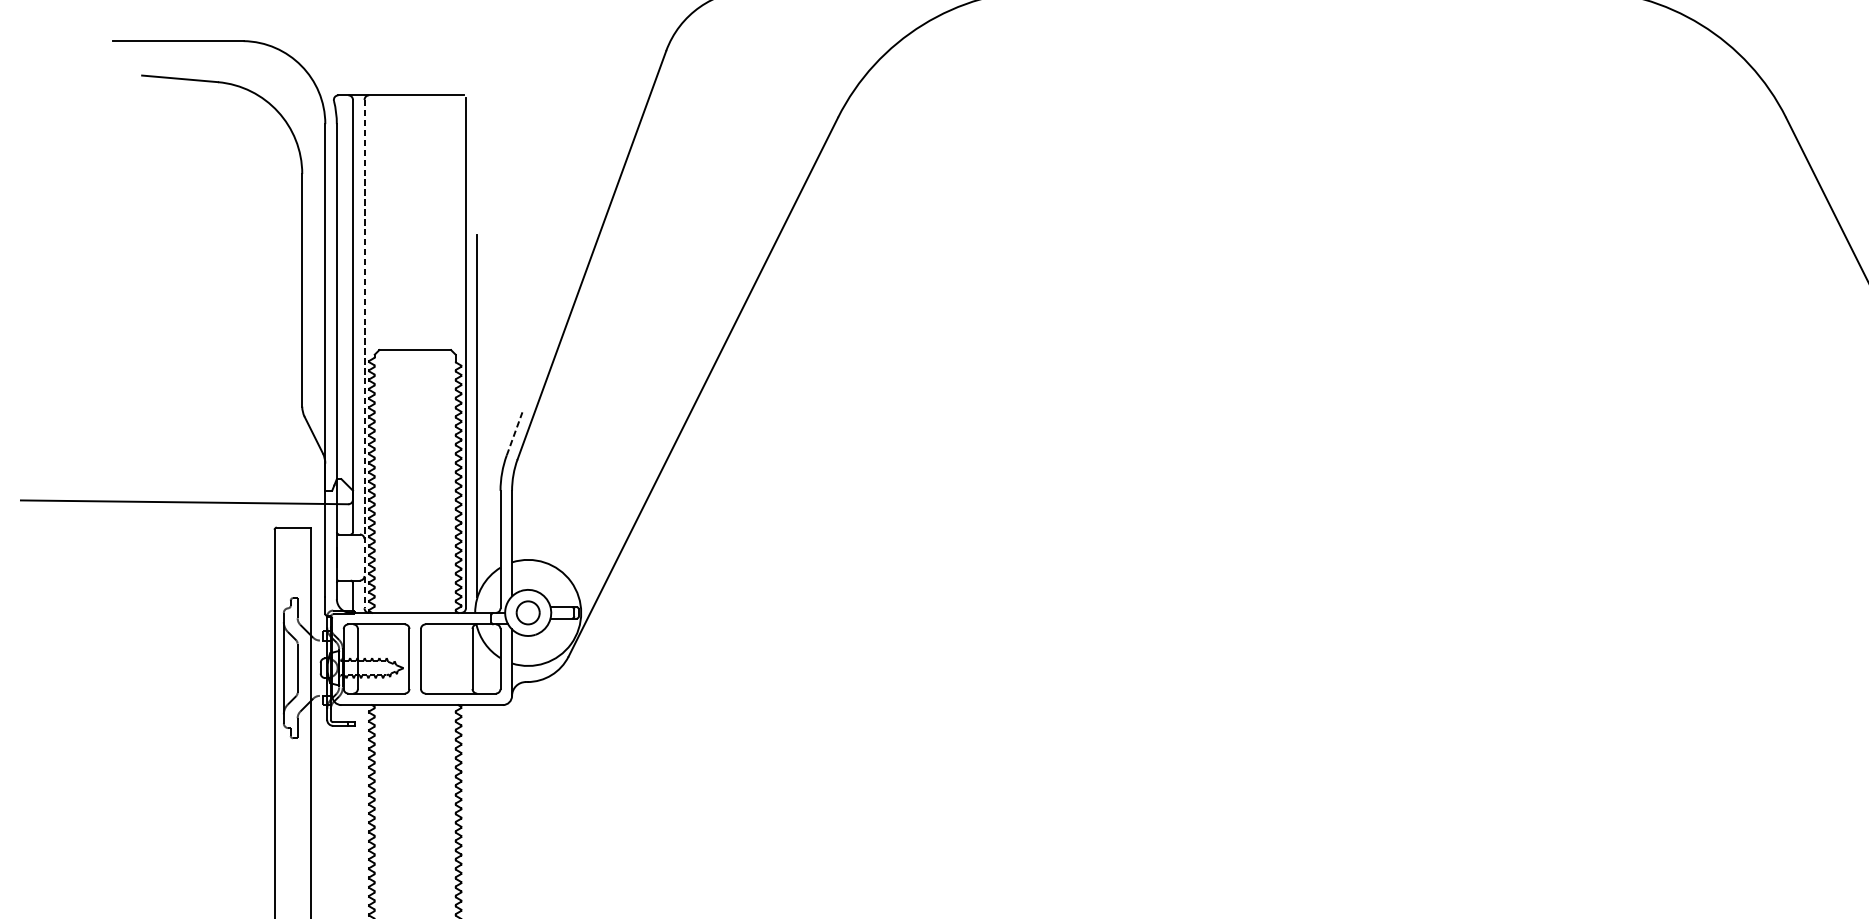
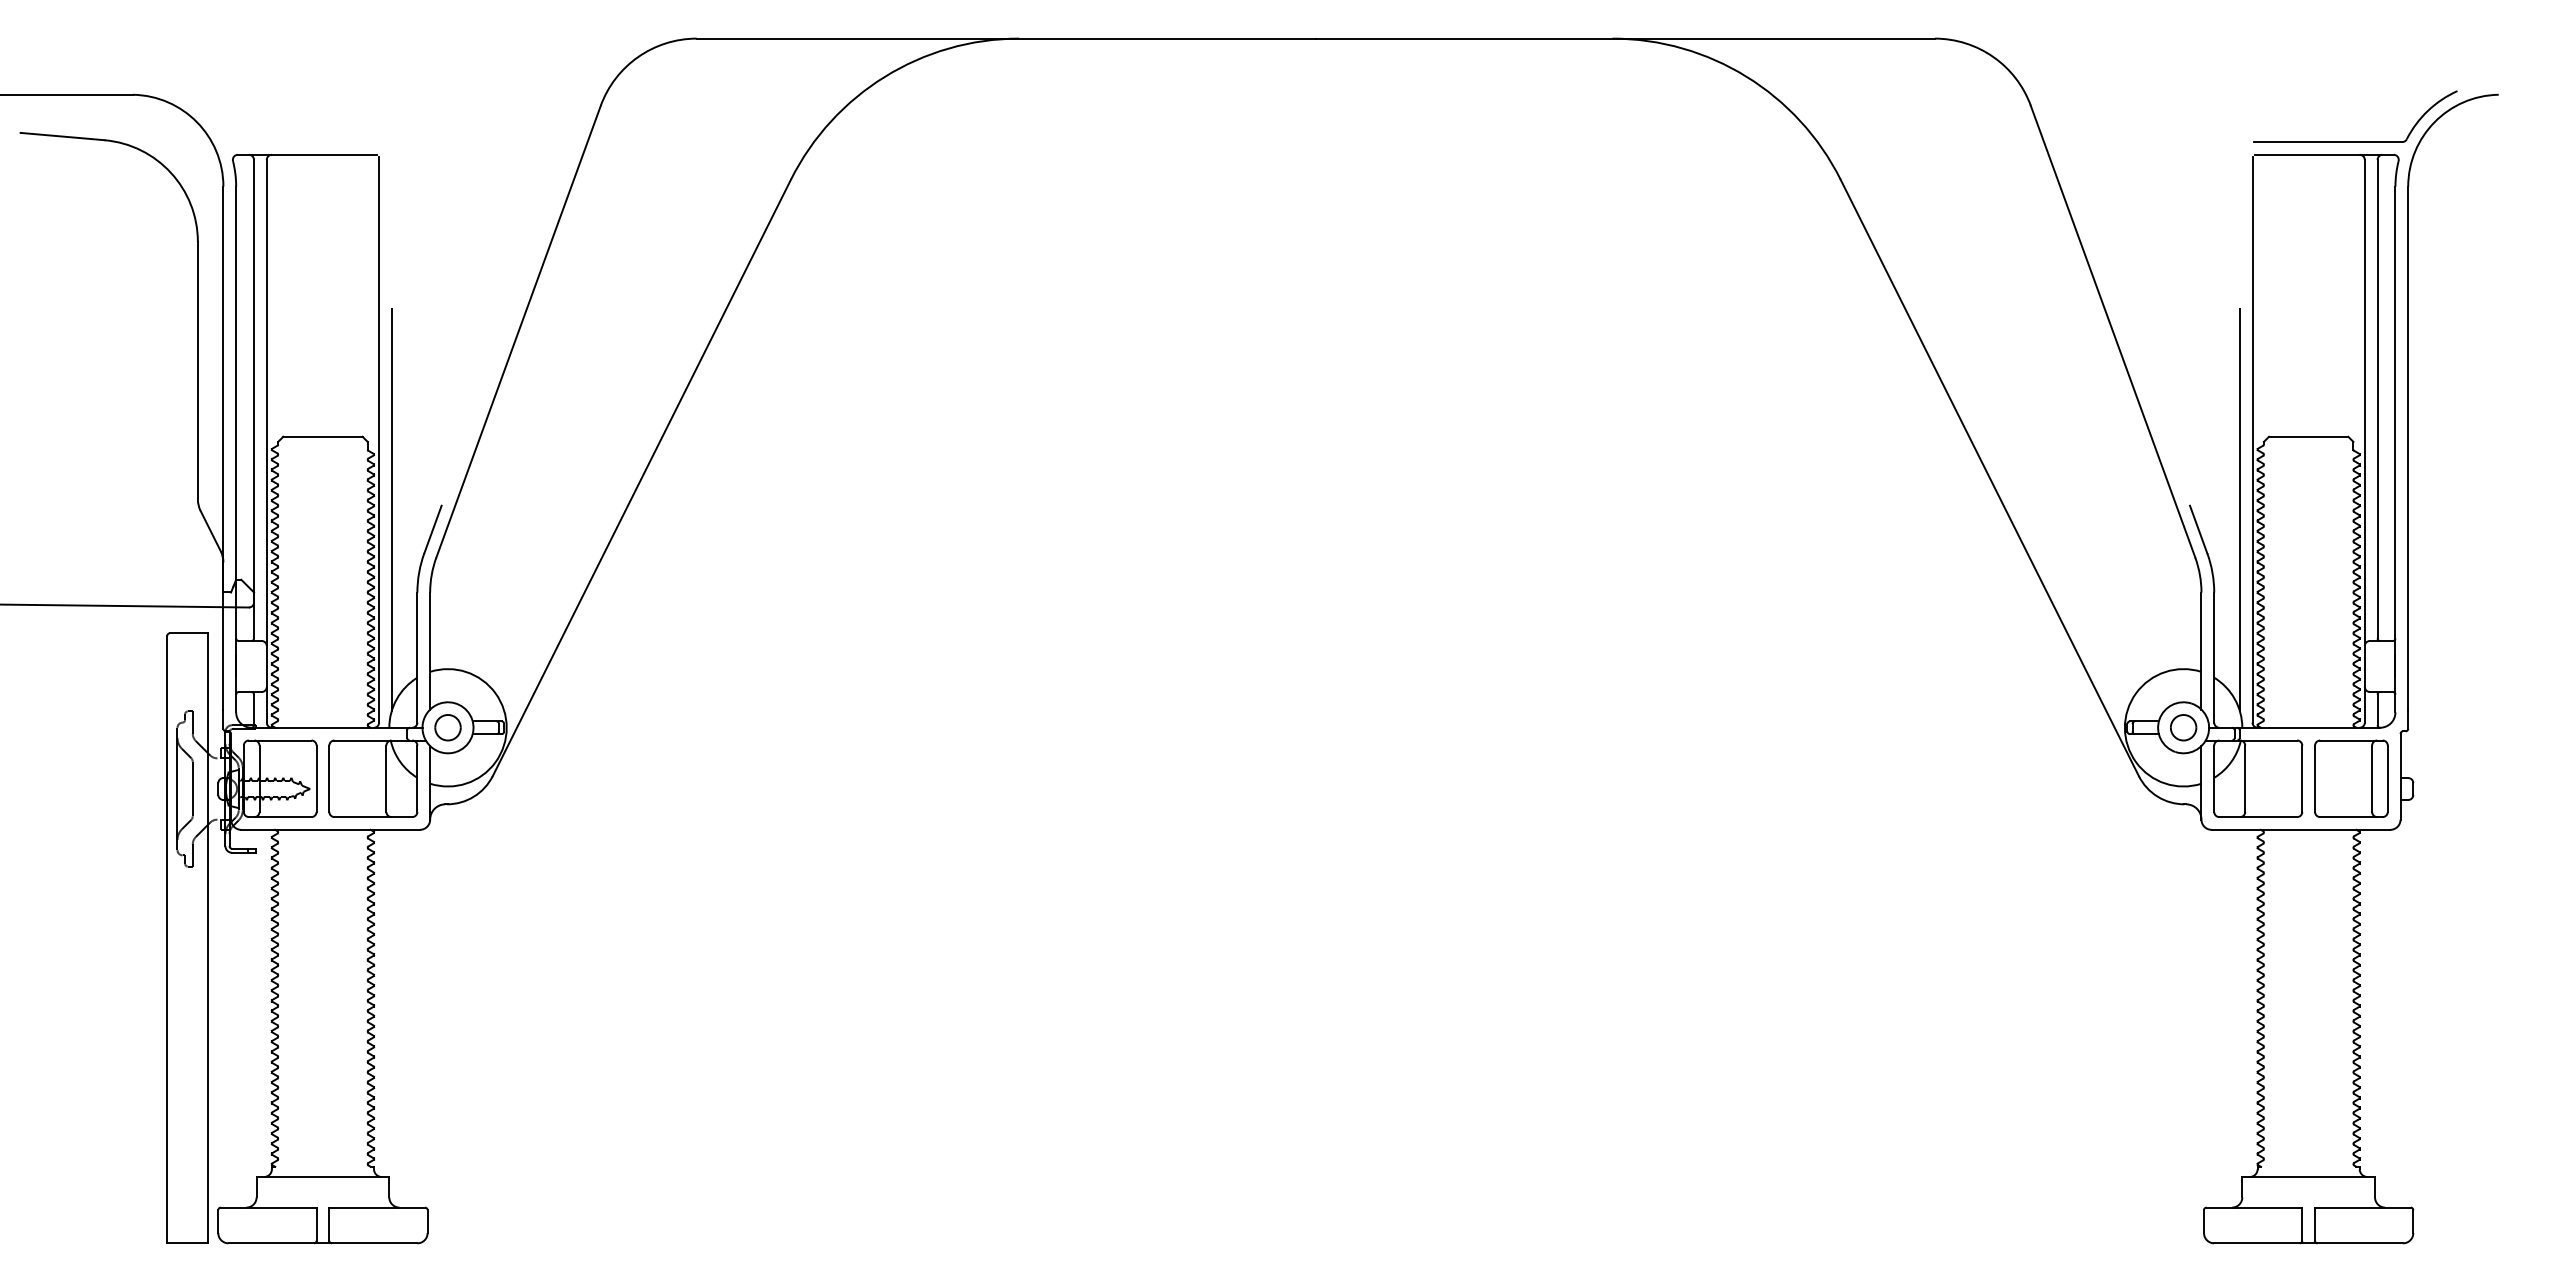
line: (364, 354) -> (266, 441), dashed -> solid
line: (515, 433) -> (433, 529), dashed -> solid

